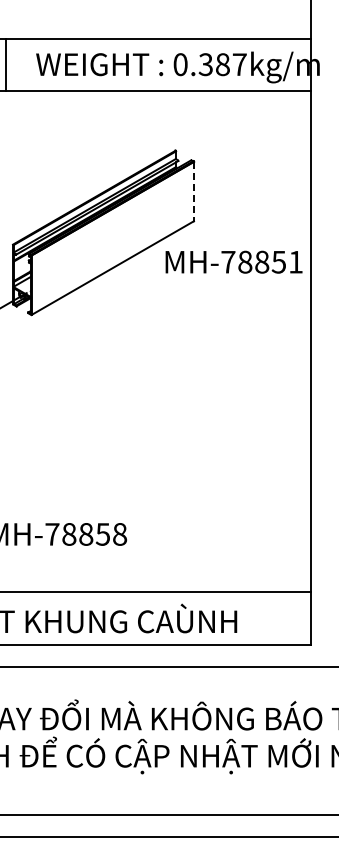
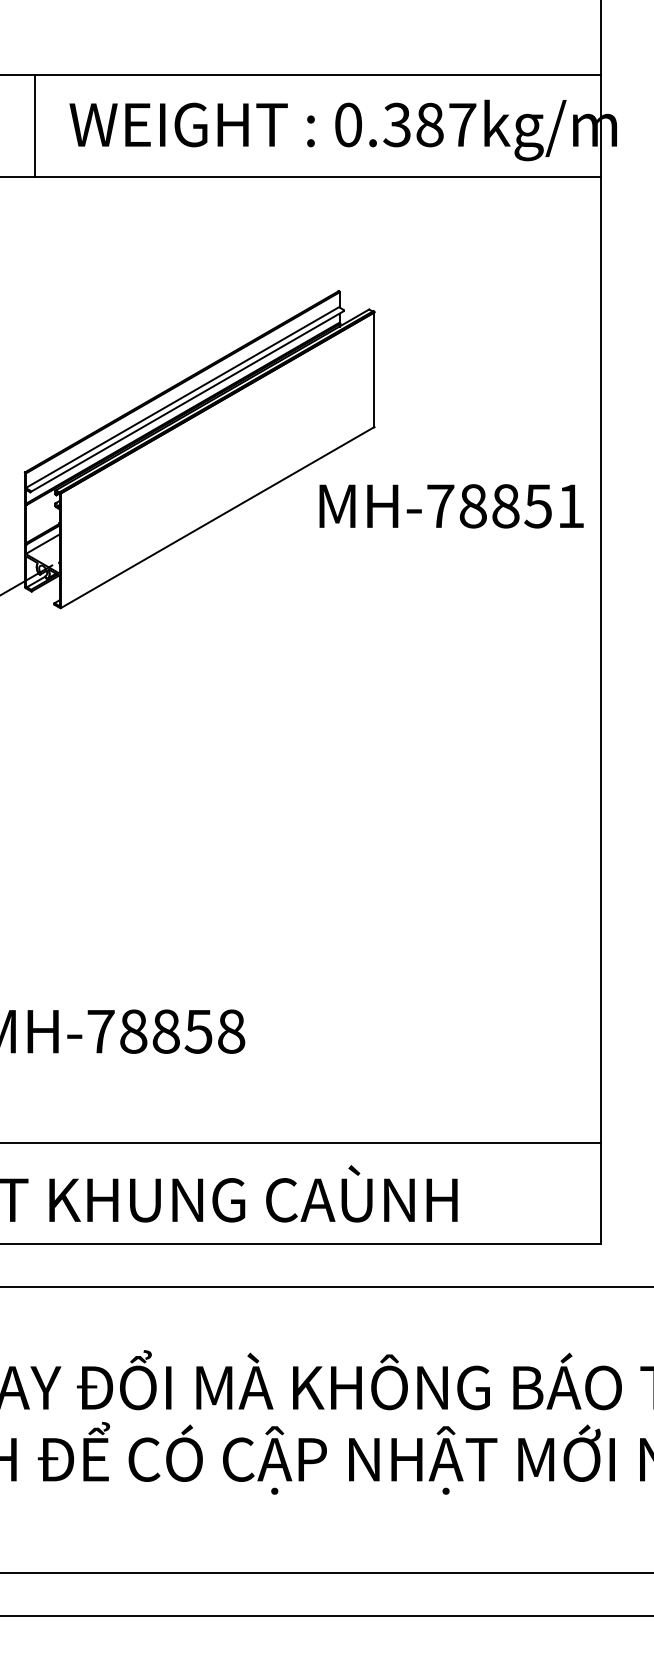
line: (6, 64) -> (35, 124), moved
line: (194, 191) -> (375, 369), dashed -> solid

